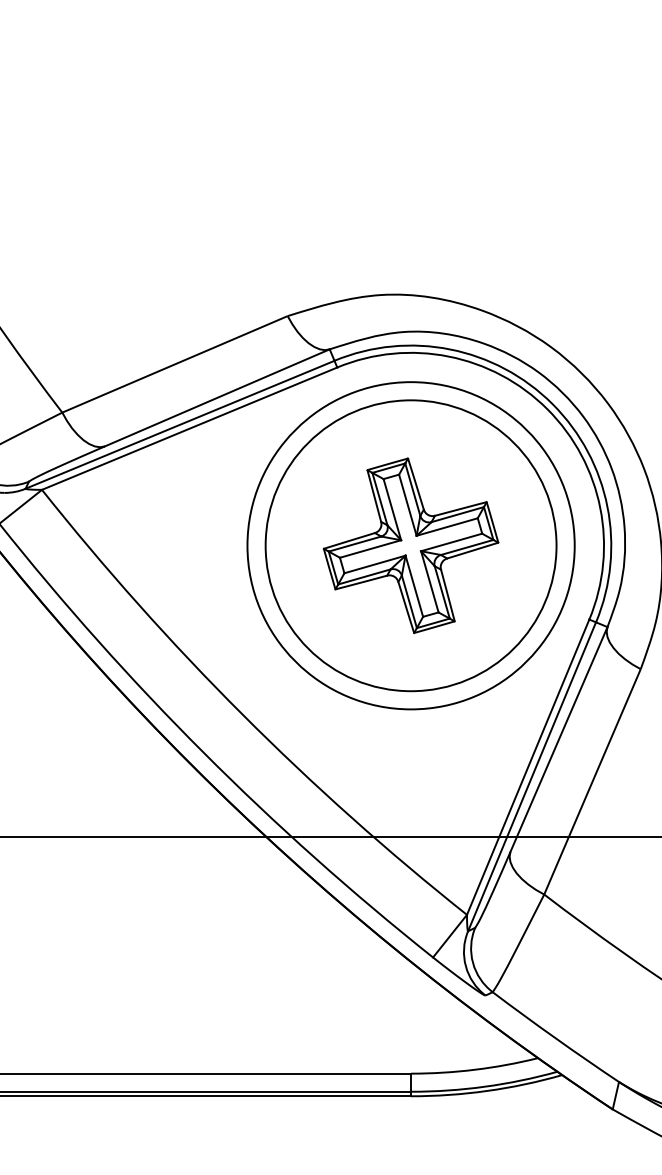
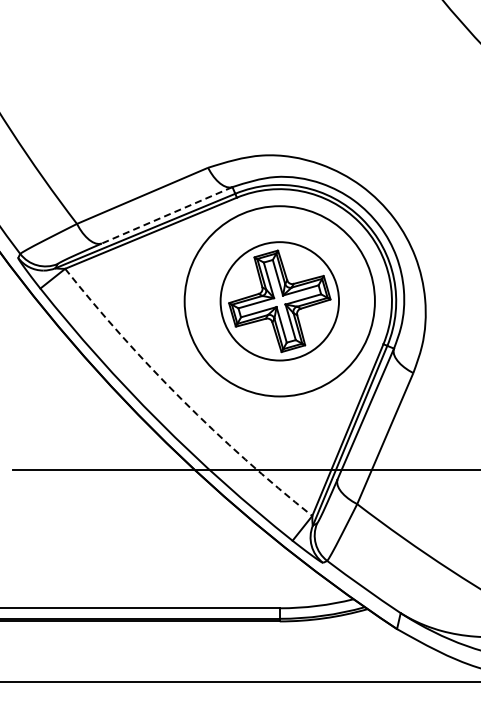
line: (216, 398) -> (166, 215), solid -> dashed
circle: (410, 544) -> (279, 300), size x0.7
arc: (242, 714) -> (181, 399), solid -> dashed

